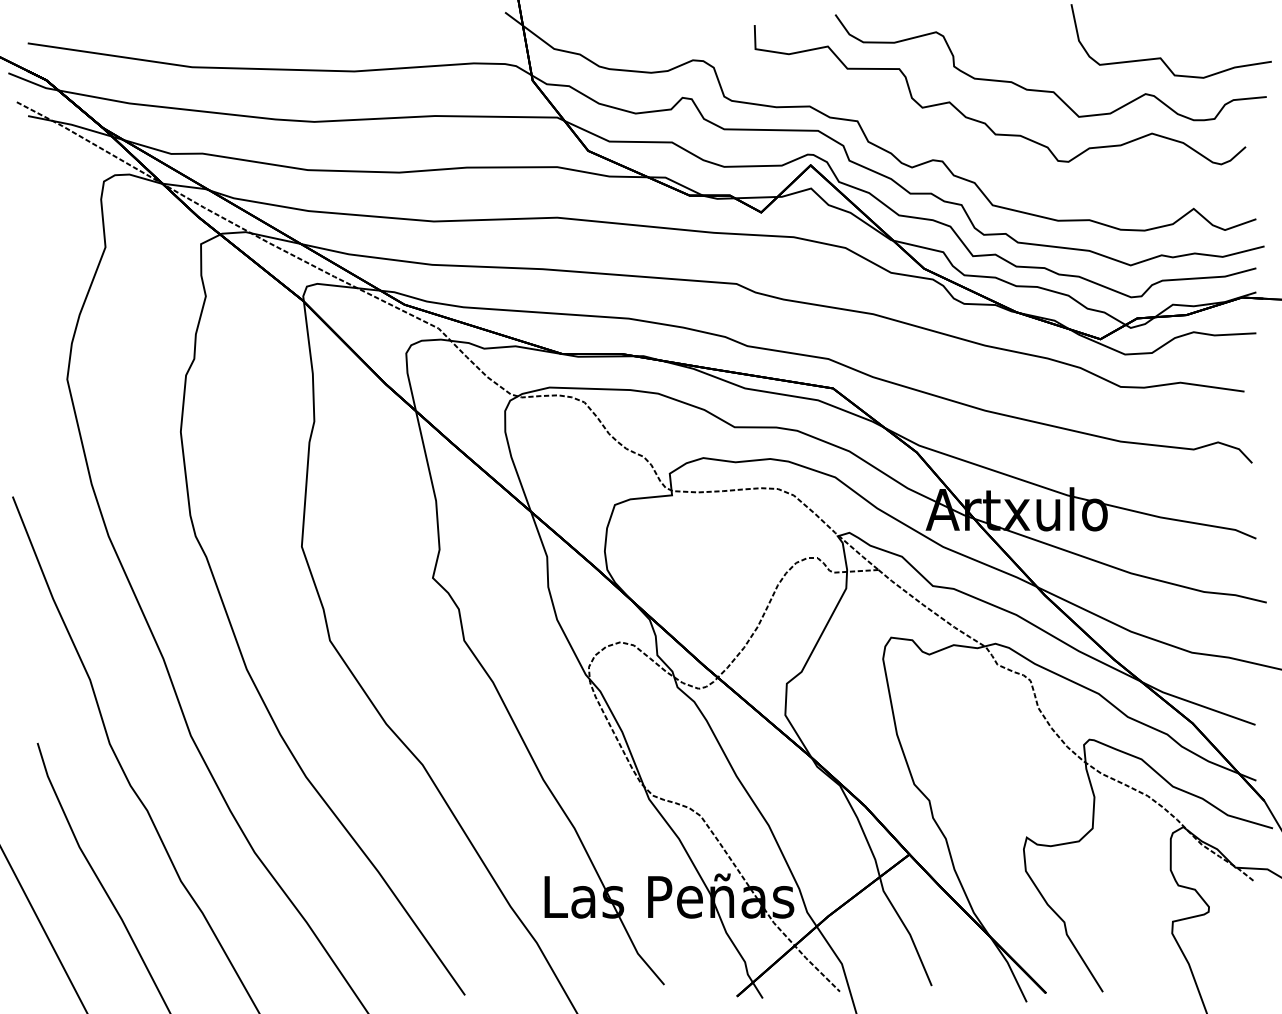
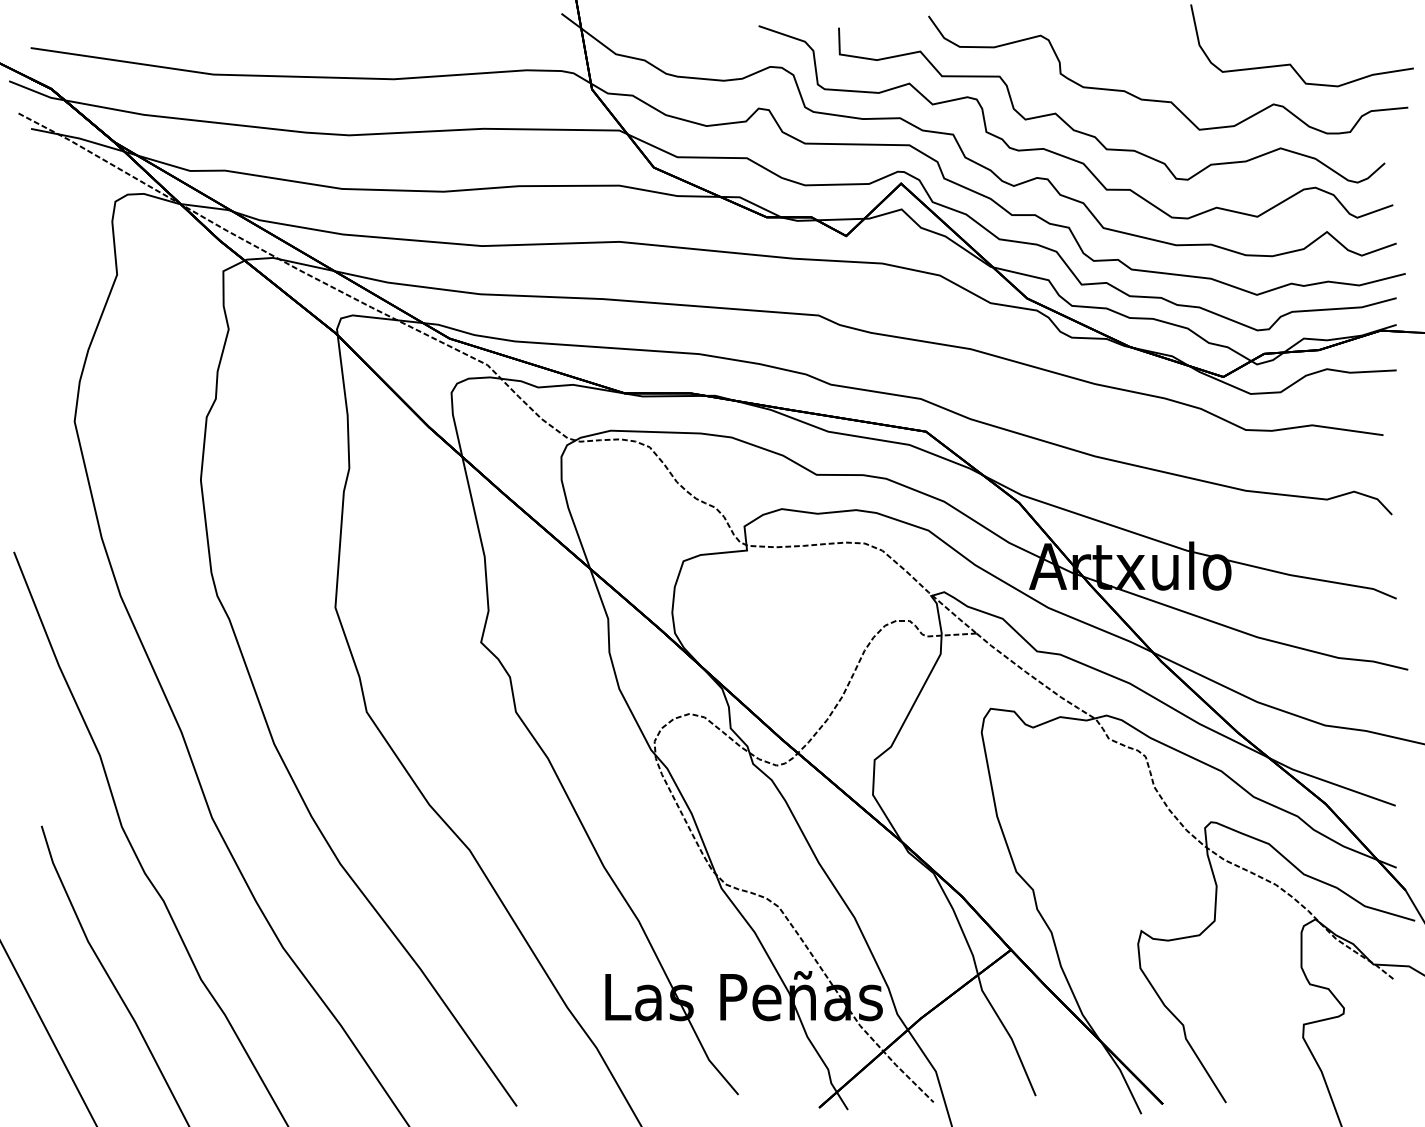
curve: (956, 139) -> (1063, 154), added

